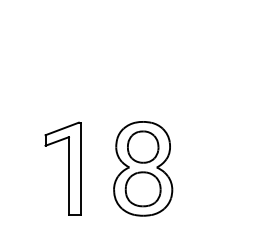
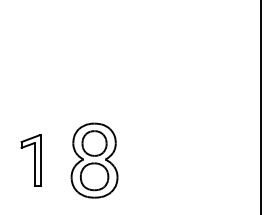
part: (61, 168) -> (30, 160), size x0.7

